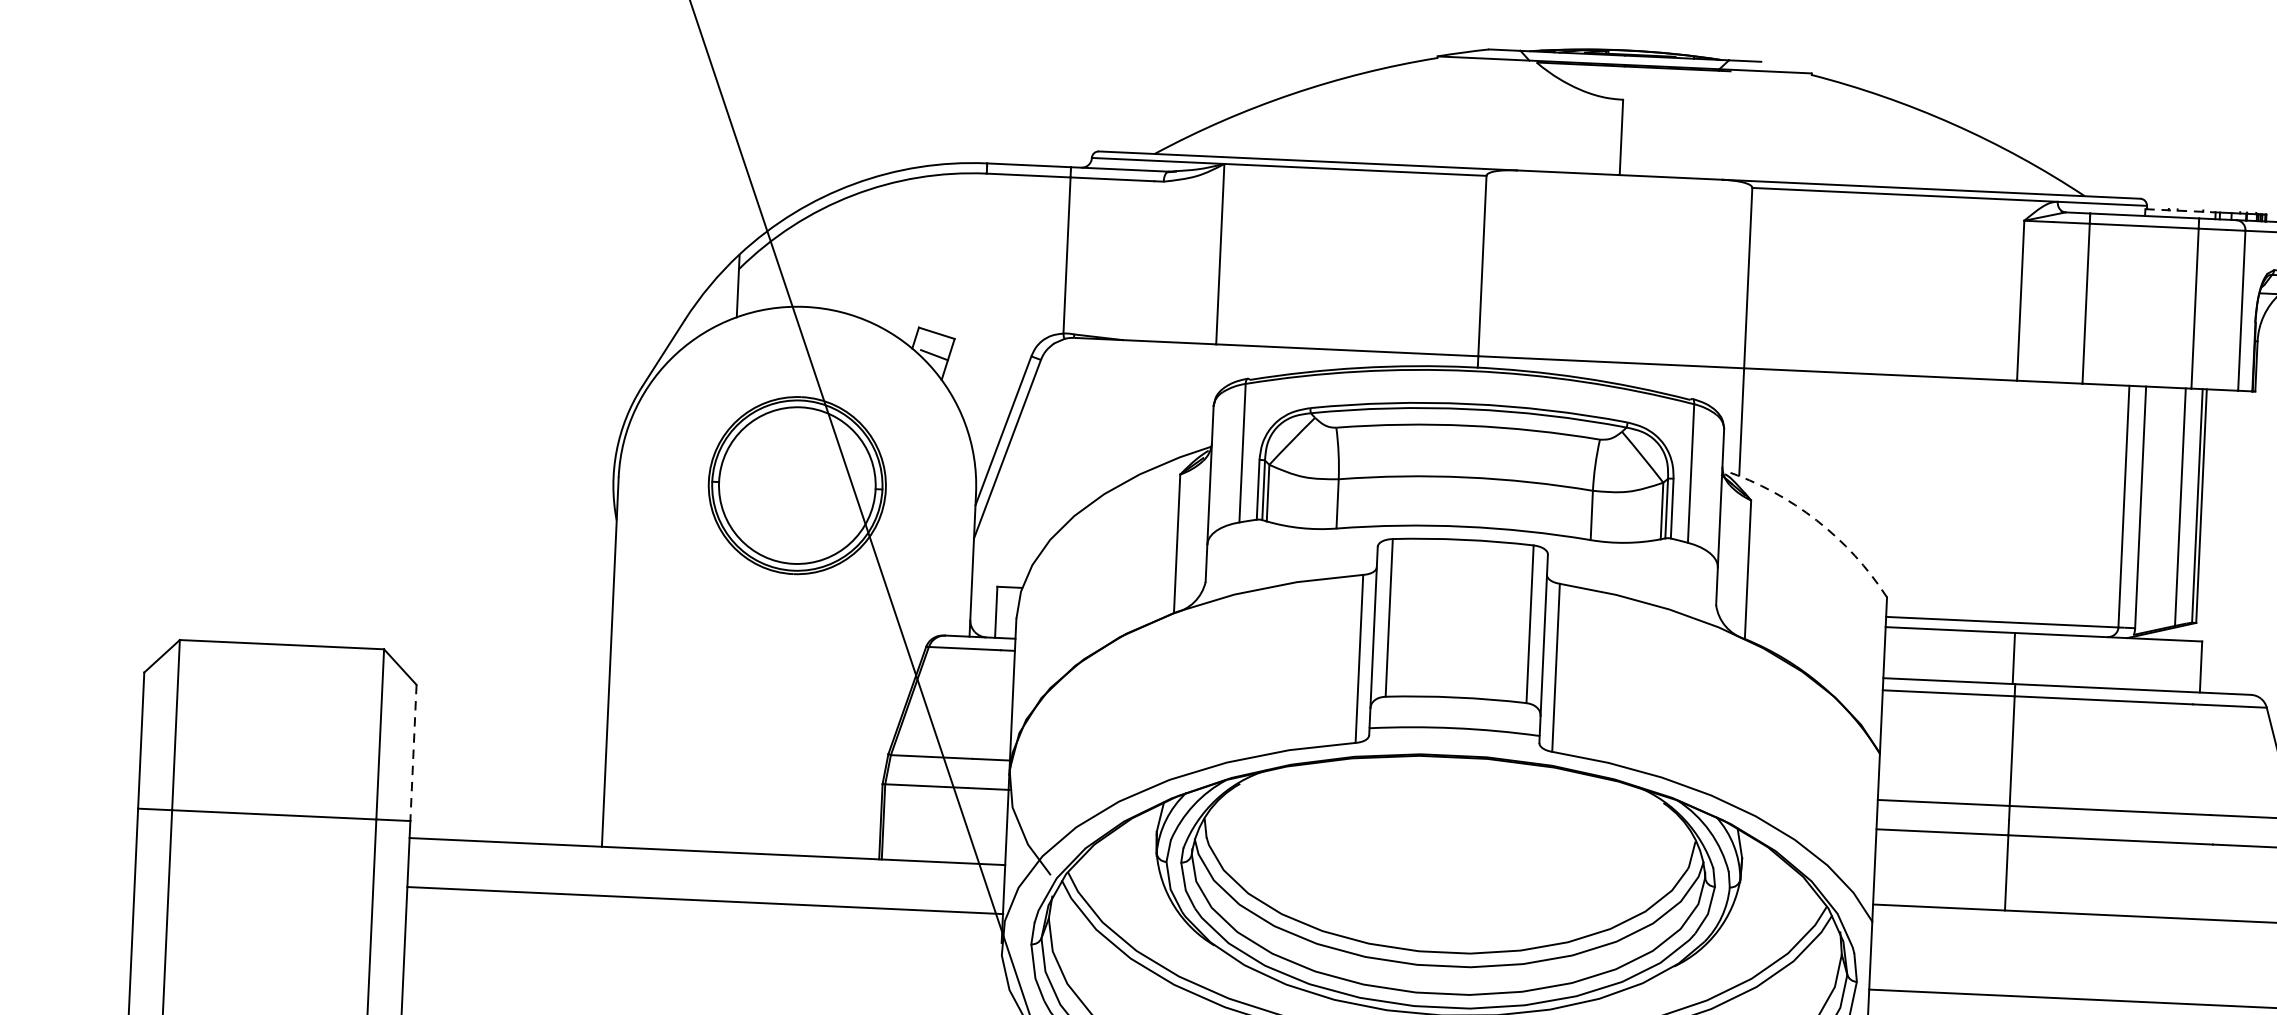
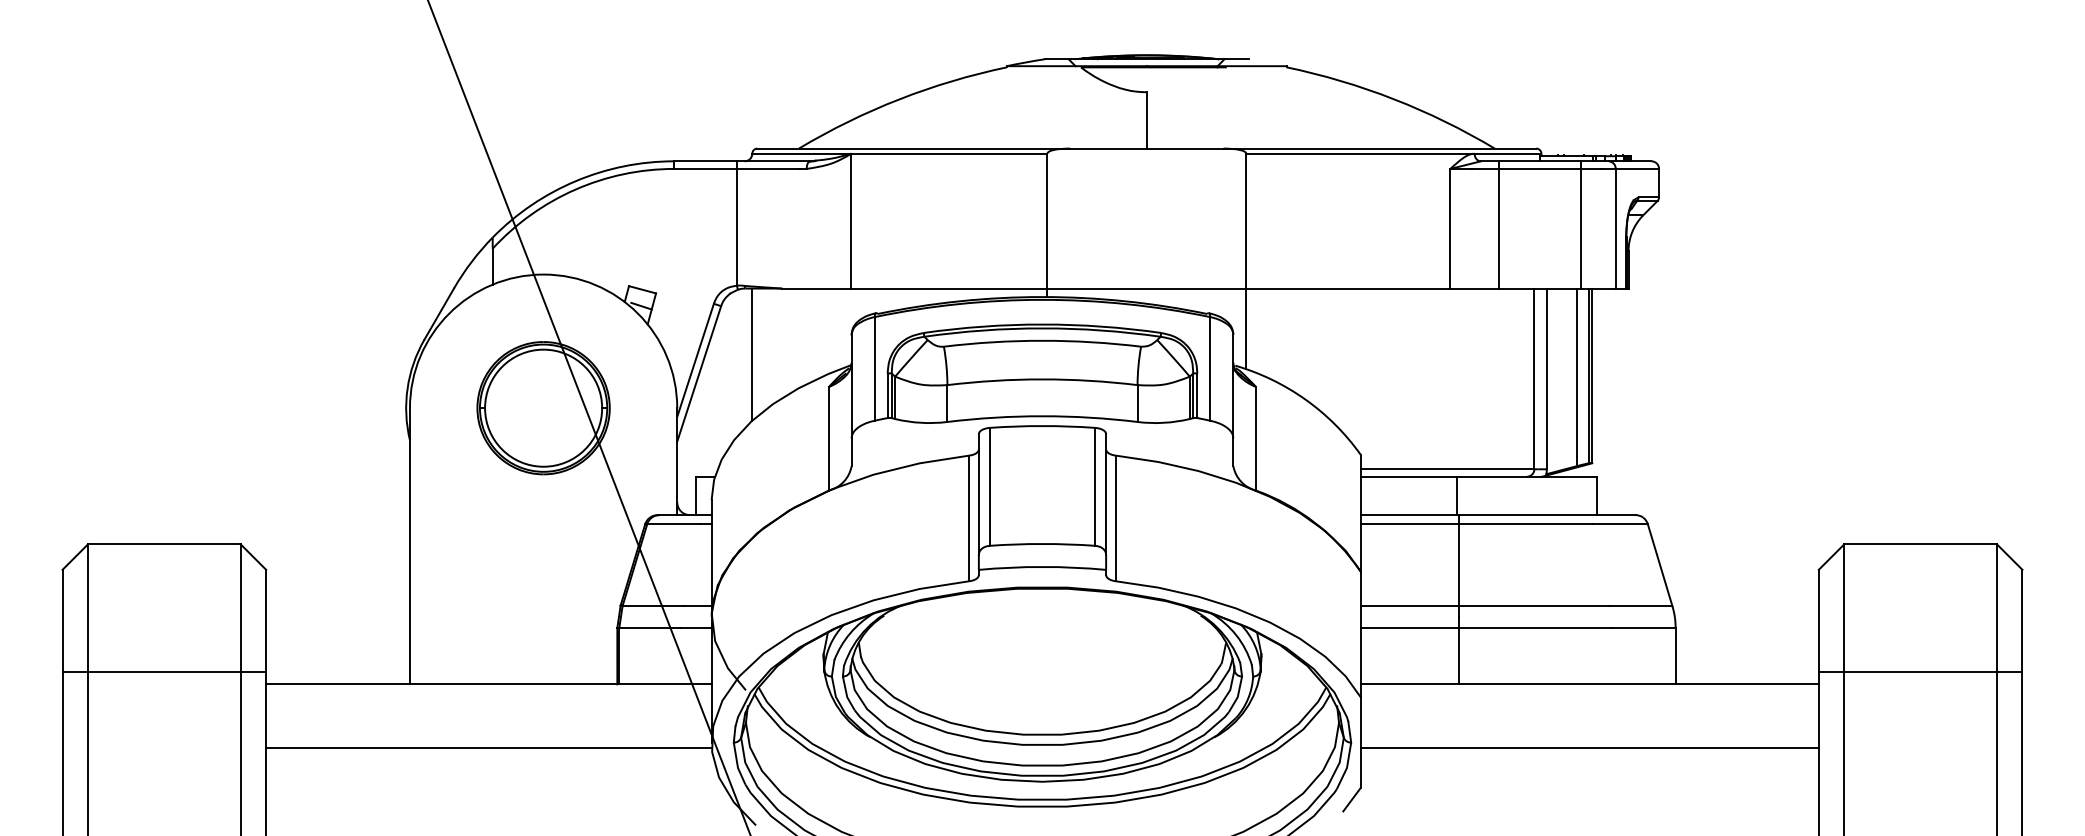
line: (2181, 211) -> (1567, 156), dashed -> solid
line: (1079, 426) -> (752, 354), added
arc: (1816, 520) -> (1305, 399), dashed -> solid
line: (413, 752) -> (266, 620), dashed -> solid
line: (704, 901) -> (488, 748), moved

